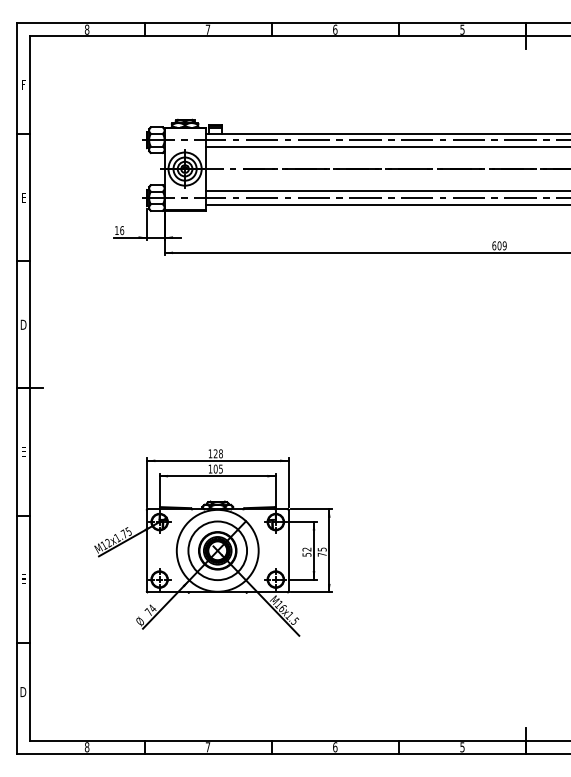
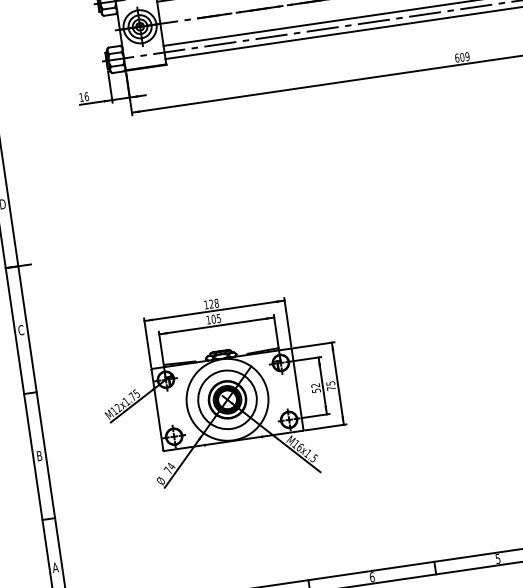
text: (23, 452) -> (21, 330), E -> C
text: (23, 579) -> (39, 456), E -> B
text: (23, 692) -> (55, 568), D -> A

